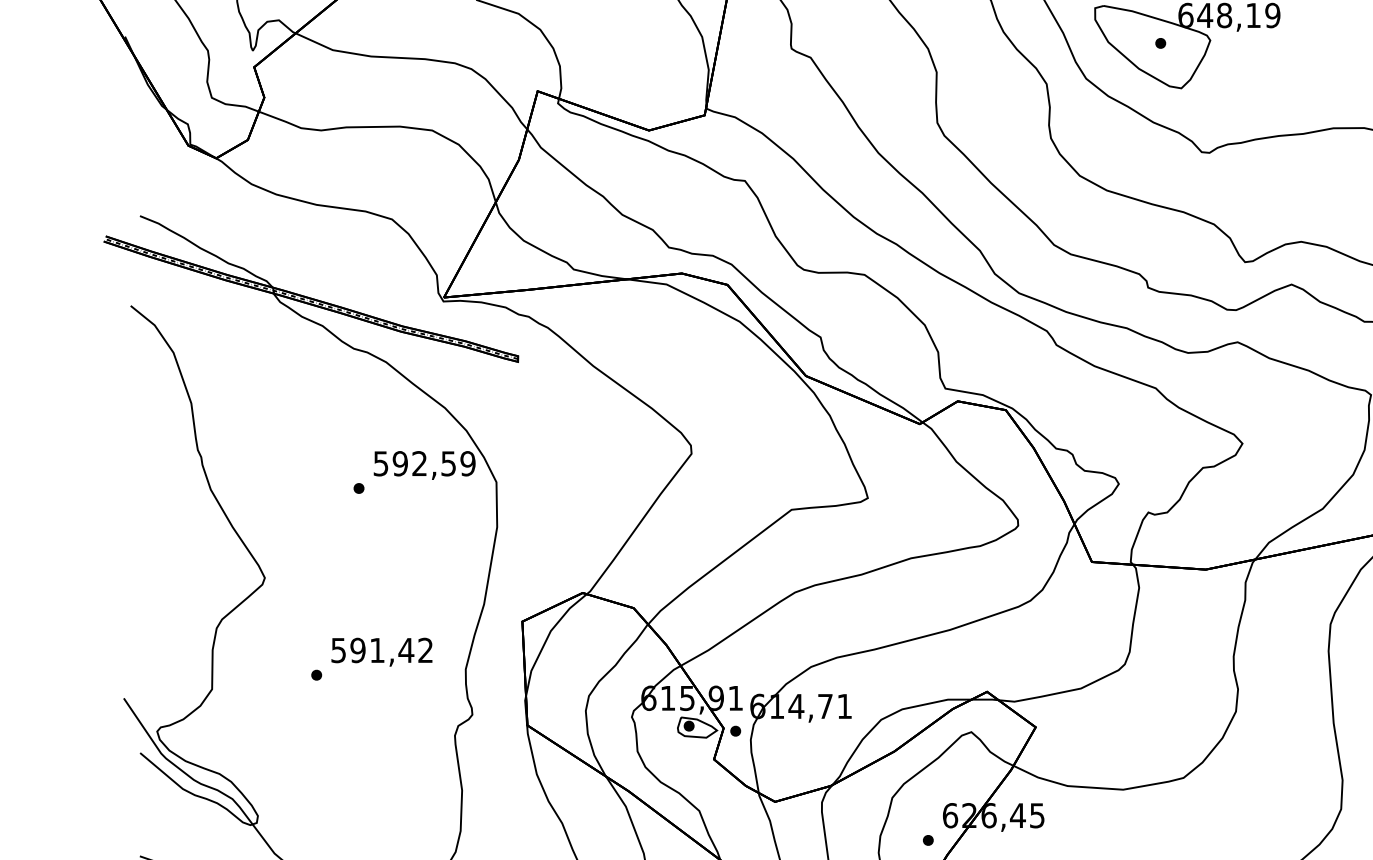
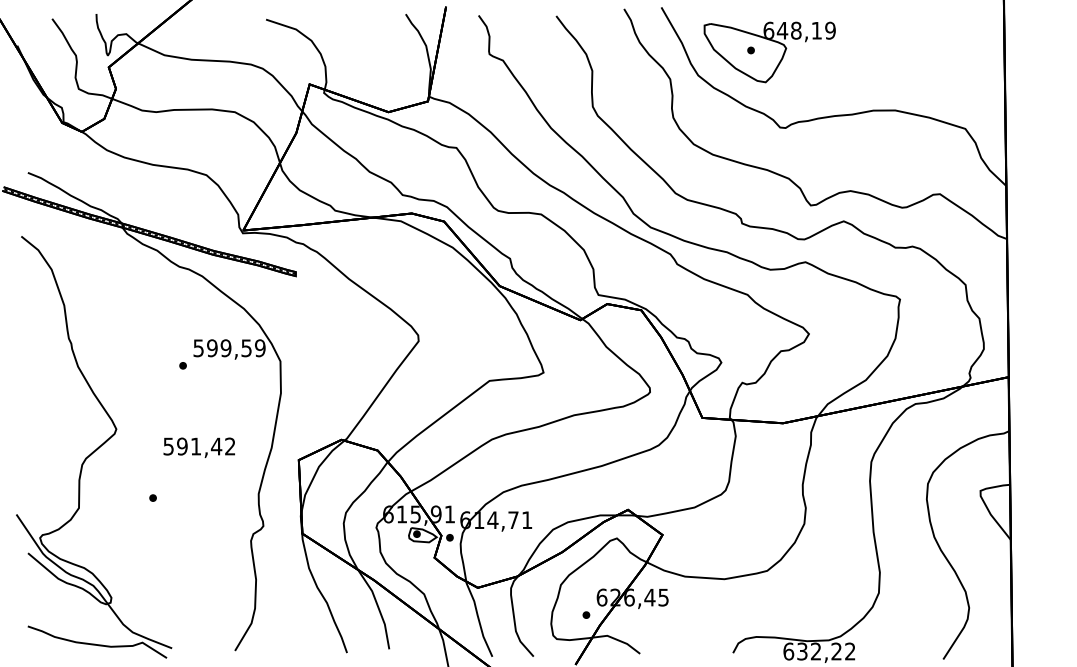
text: (418, 464) -> (225, 348), 592,59 -> 599,59
text: (380, 651) -> (198, 447), moved

